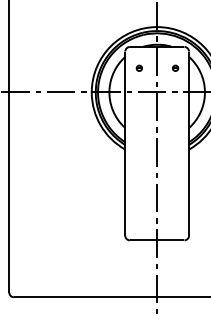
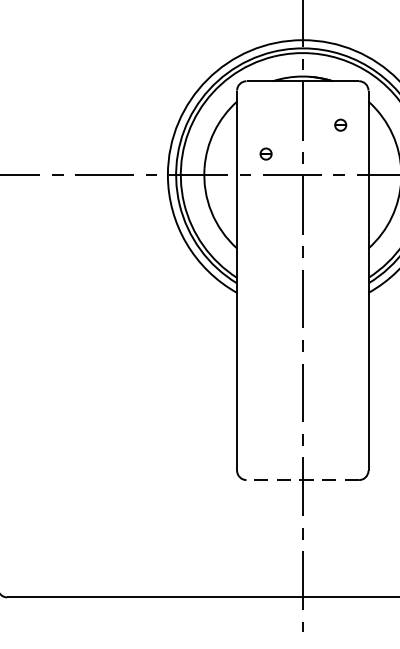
part: (138, 67) -> (264, 152), moved
line: (156, 240) -> (301, 480), solid -> dashed

